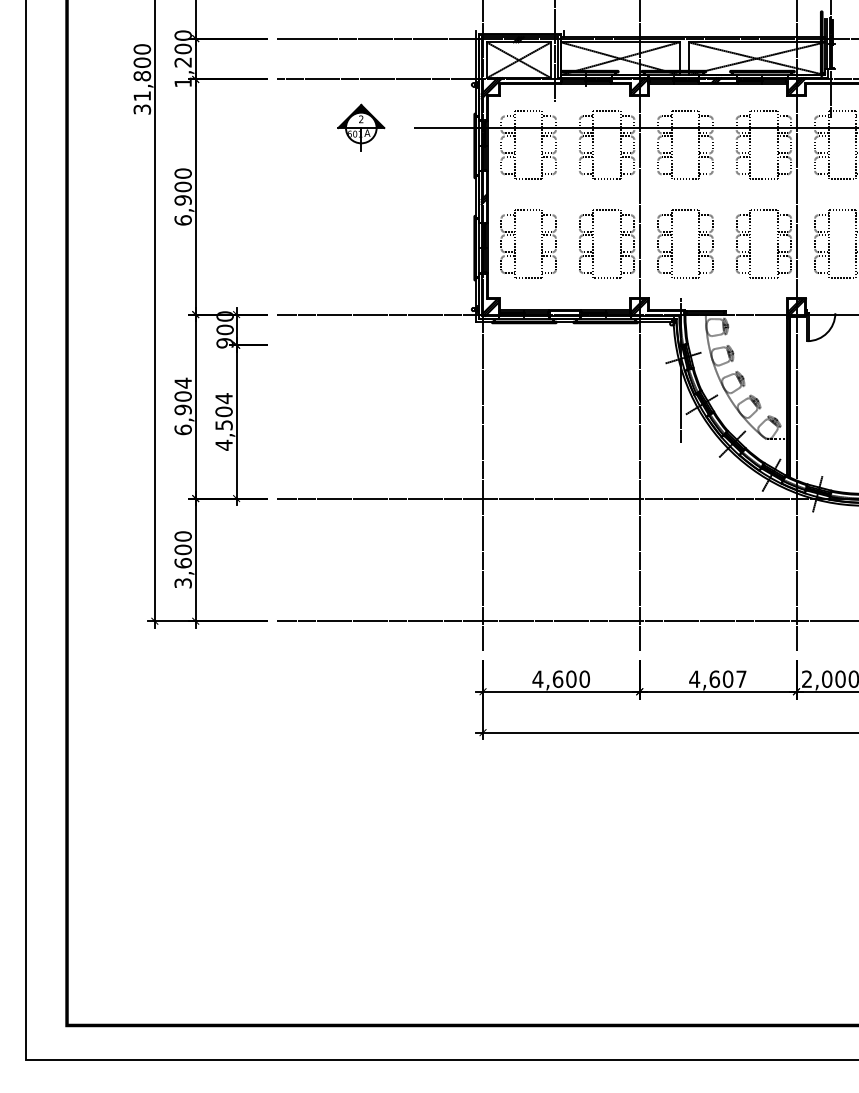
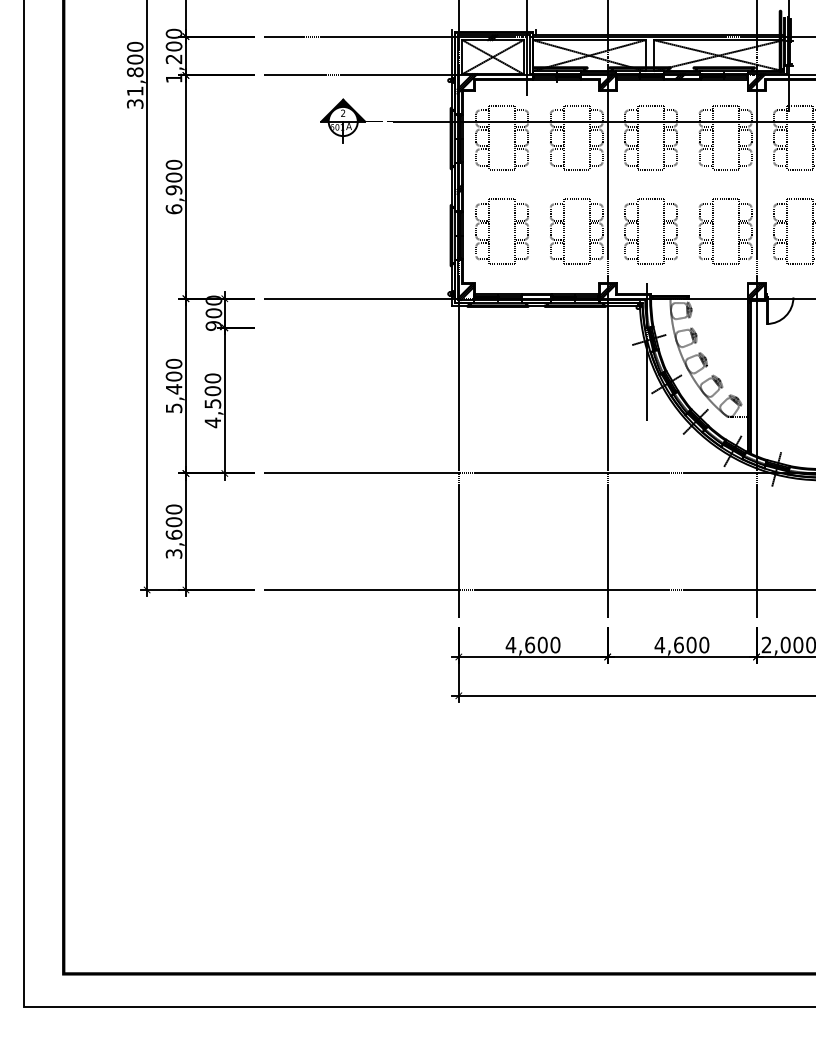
text: (223, 398) -> (212, 378), 4,504 -> 4,500
text: (182, 405) -> (173, 385), 6,904 -> 5,400
text: (741, 678) -> (704, 644), 4,607 -> 4,600

